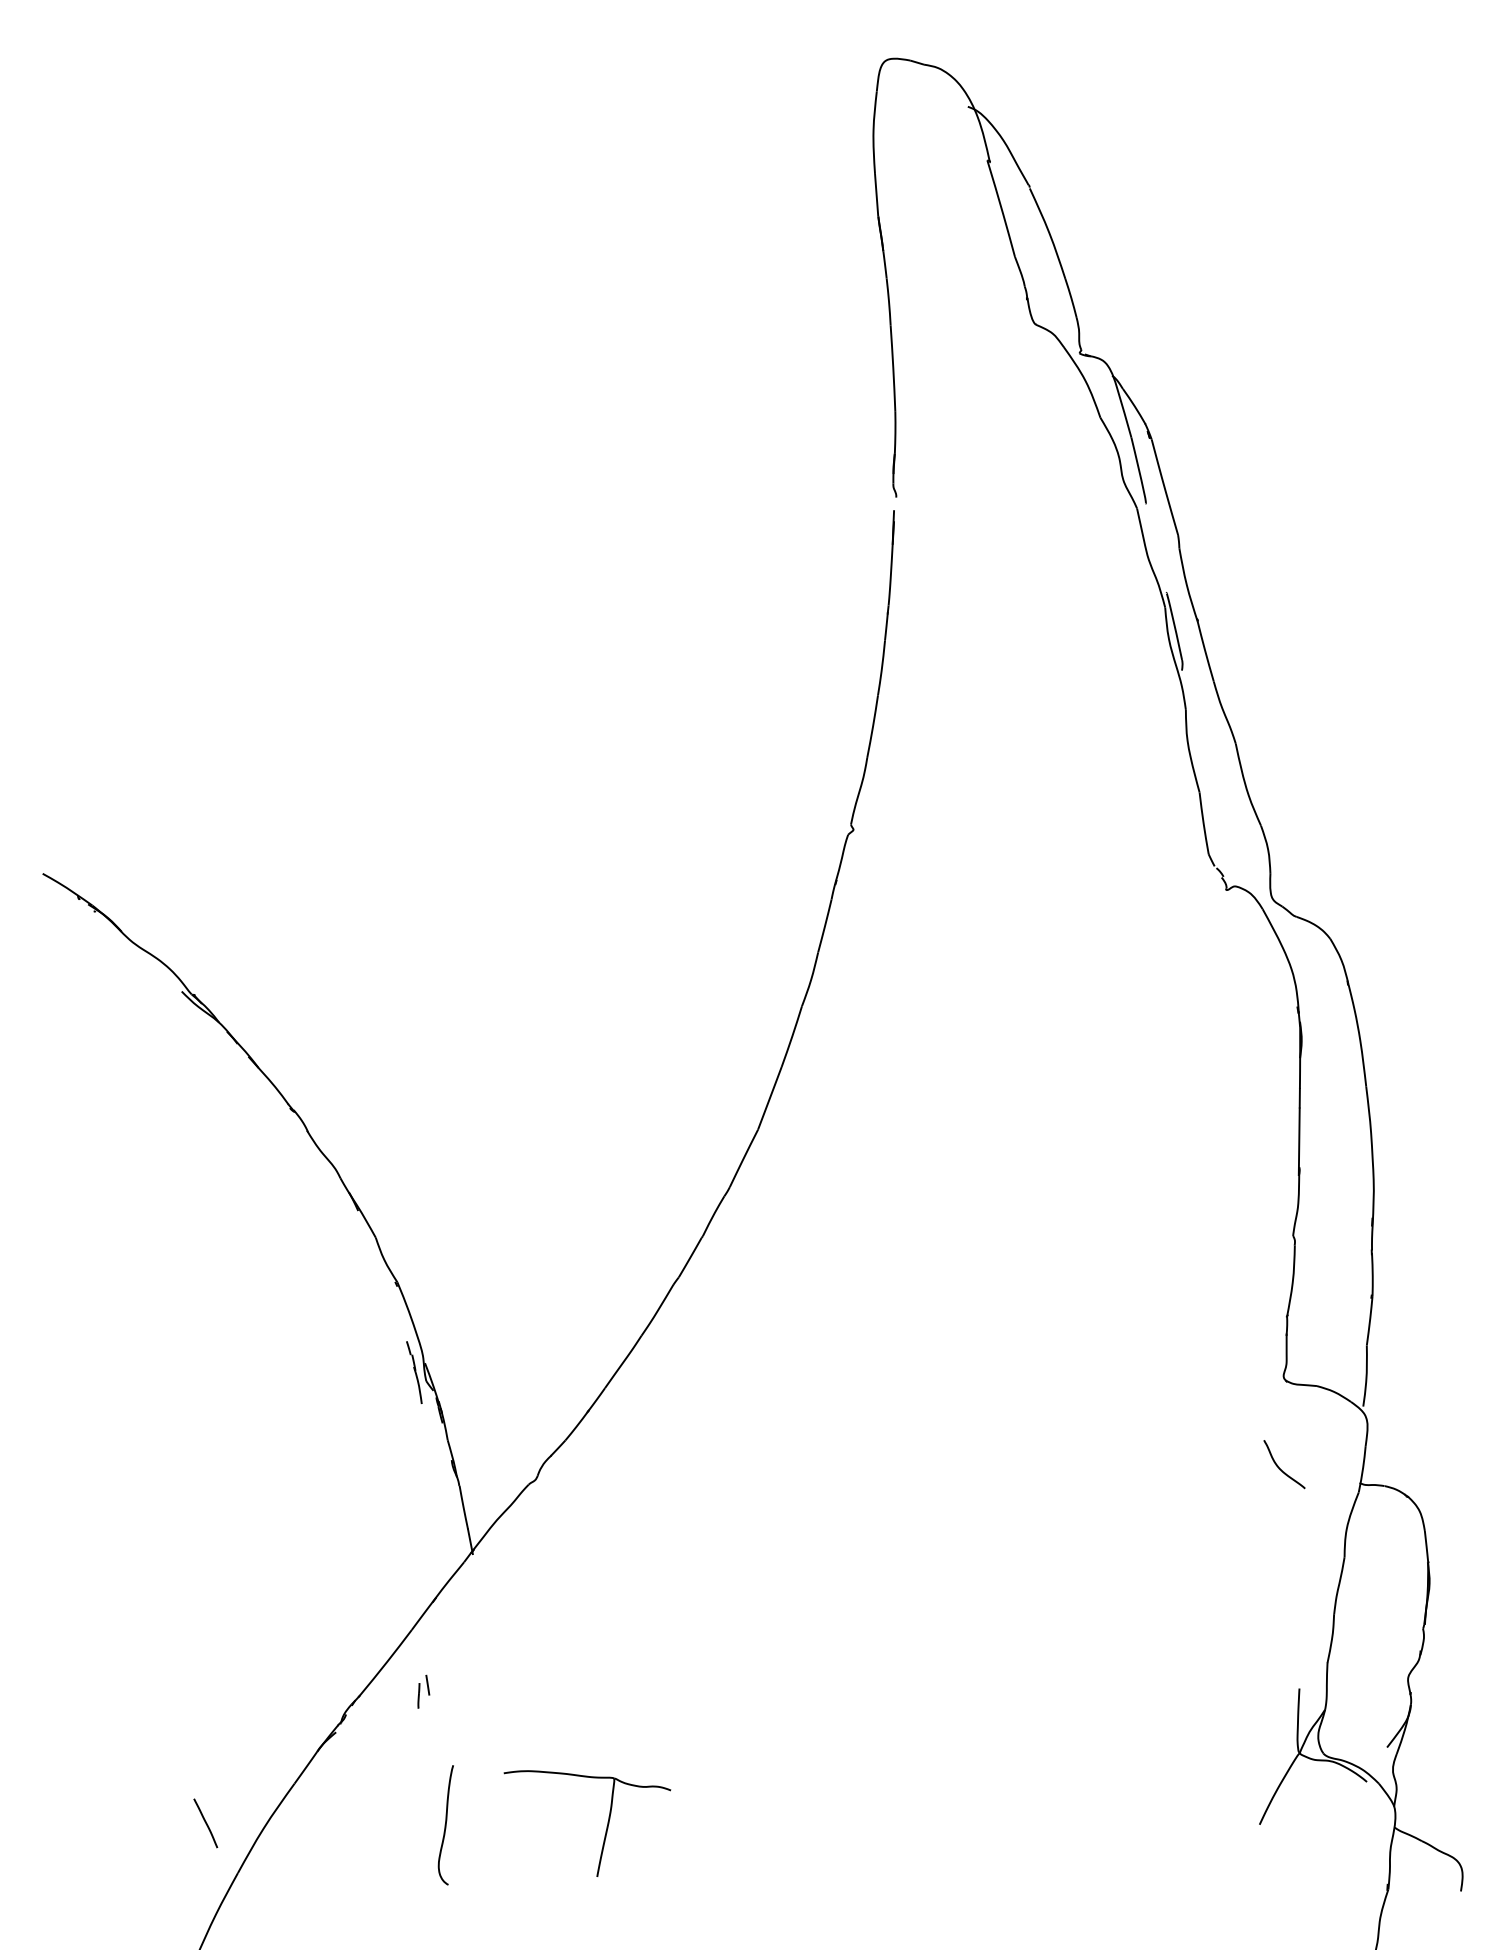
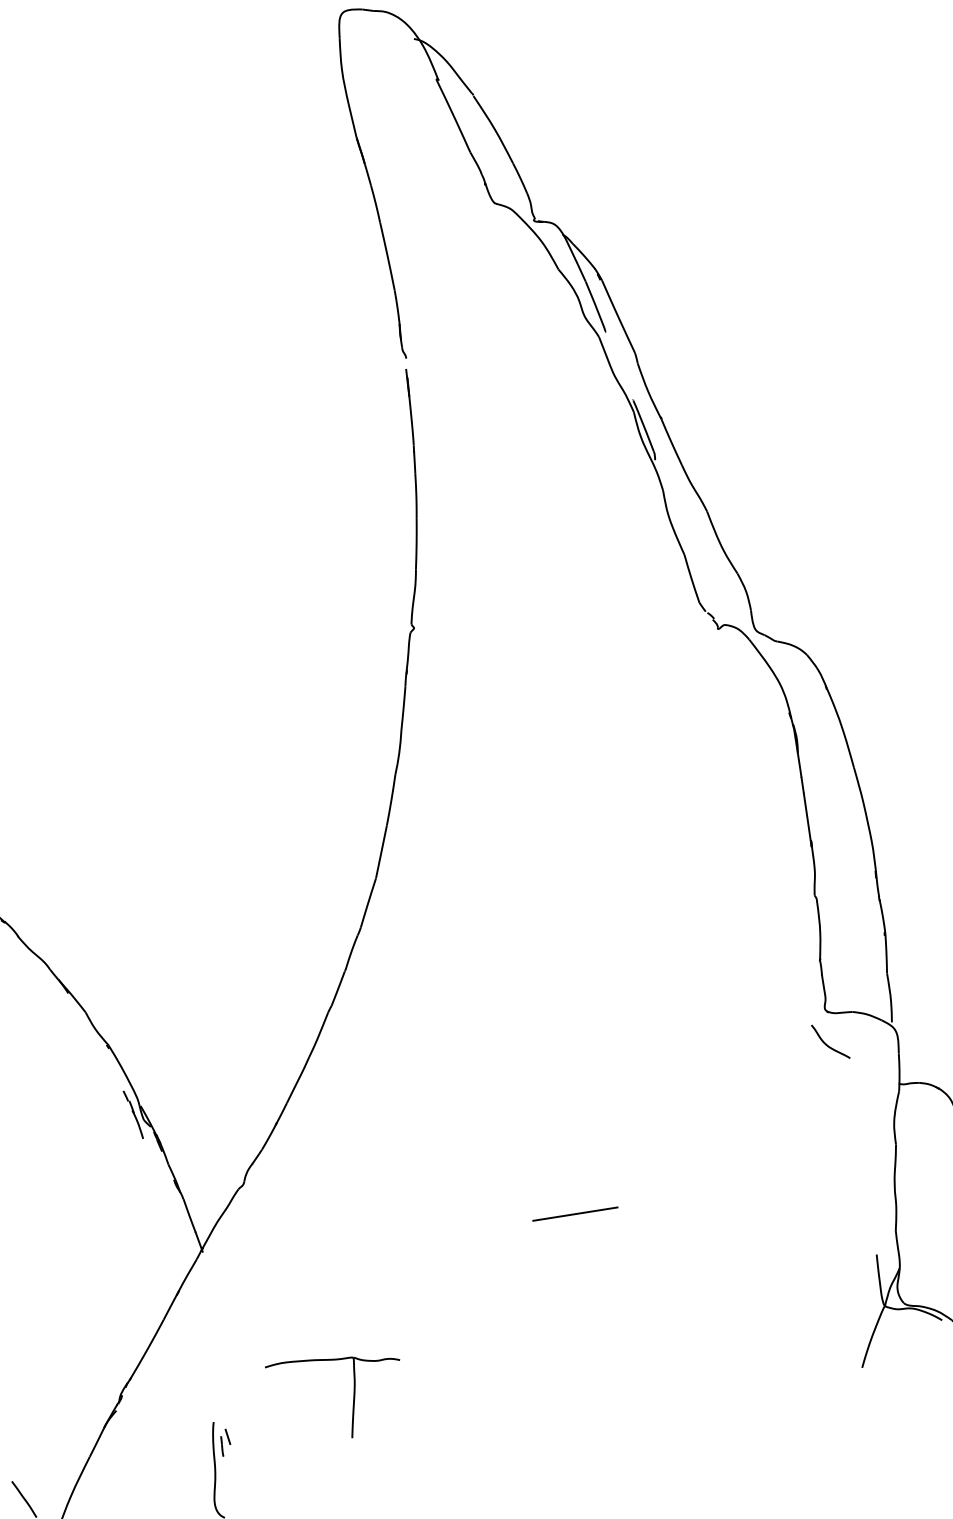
curve: (1280, 1468) -> (828, 1045), moved
line: (937, 1580) -> (575, 1214), added
part: (423, 1691) -> (225, 1442), moved
part: (606, 1826) -> (353, 1396), moved

